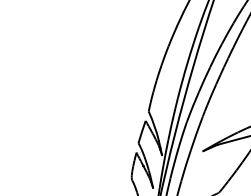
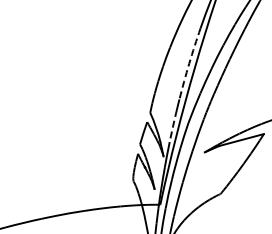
arc: (187, 62) -> (189, 63), solid -> dashed
arc: (171, 125) -> (173, 126), solid -> dashed

